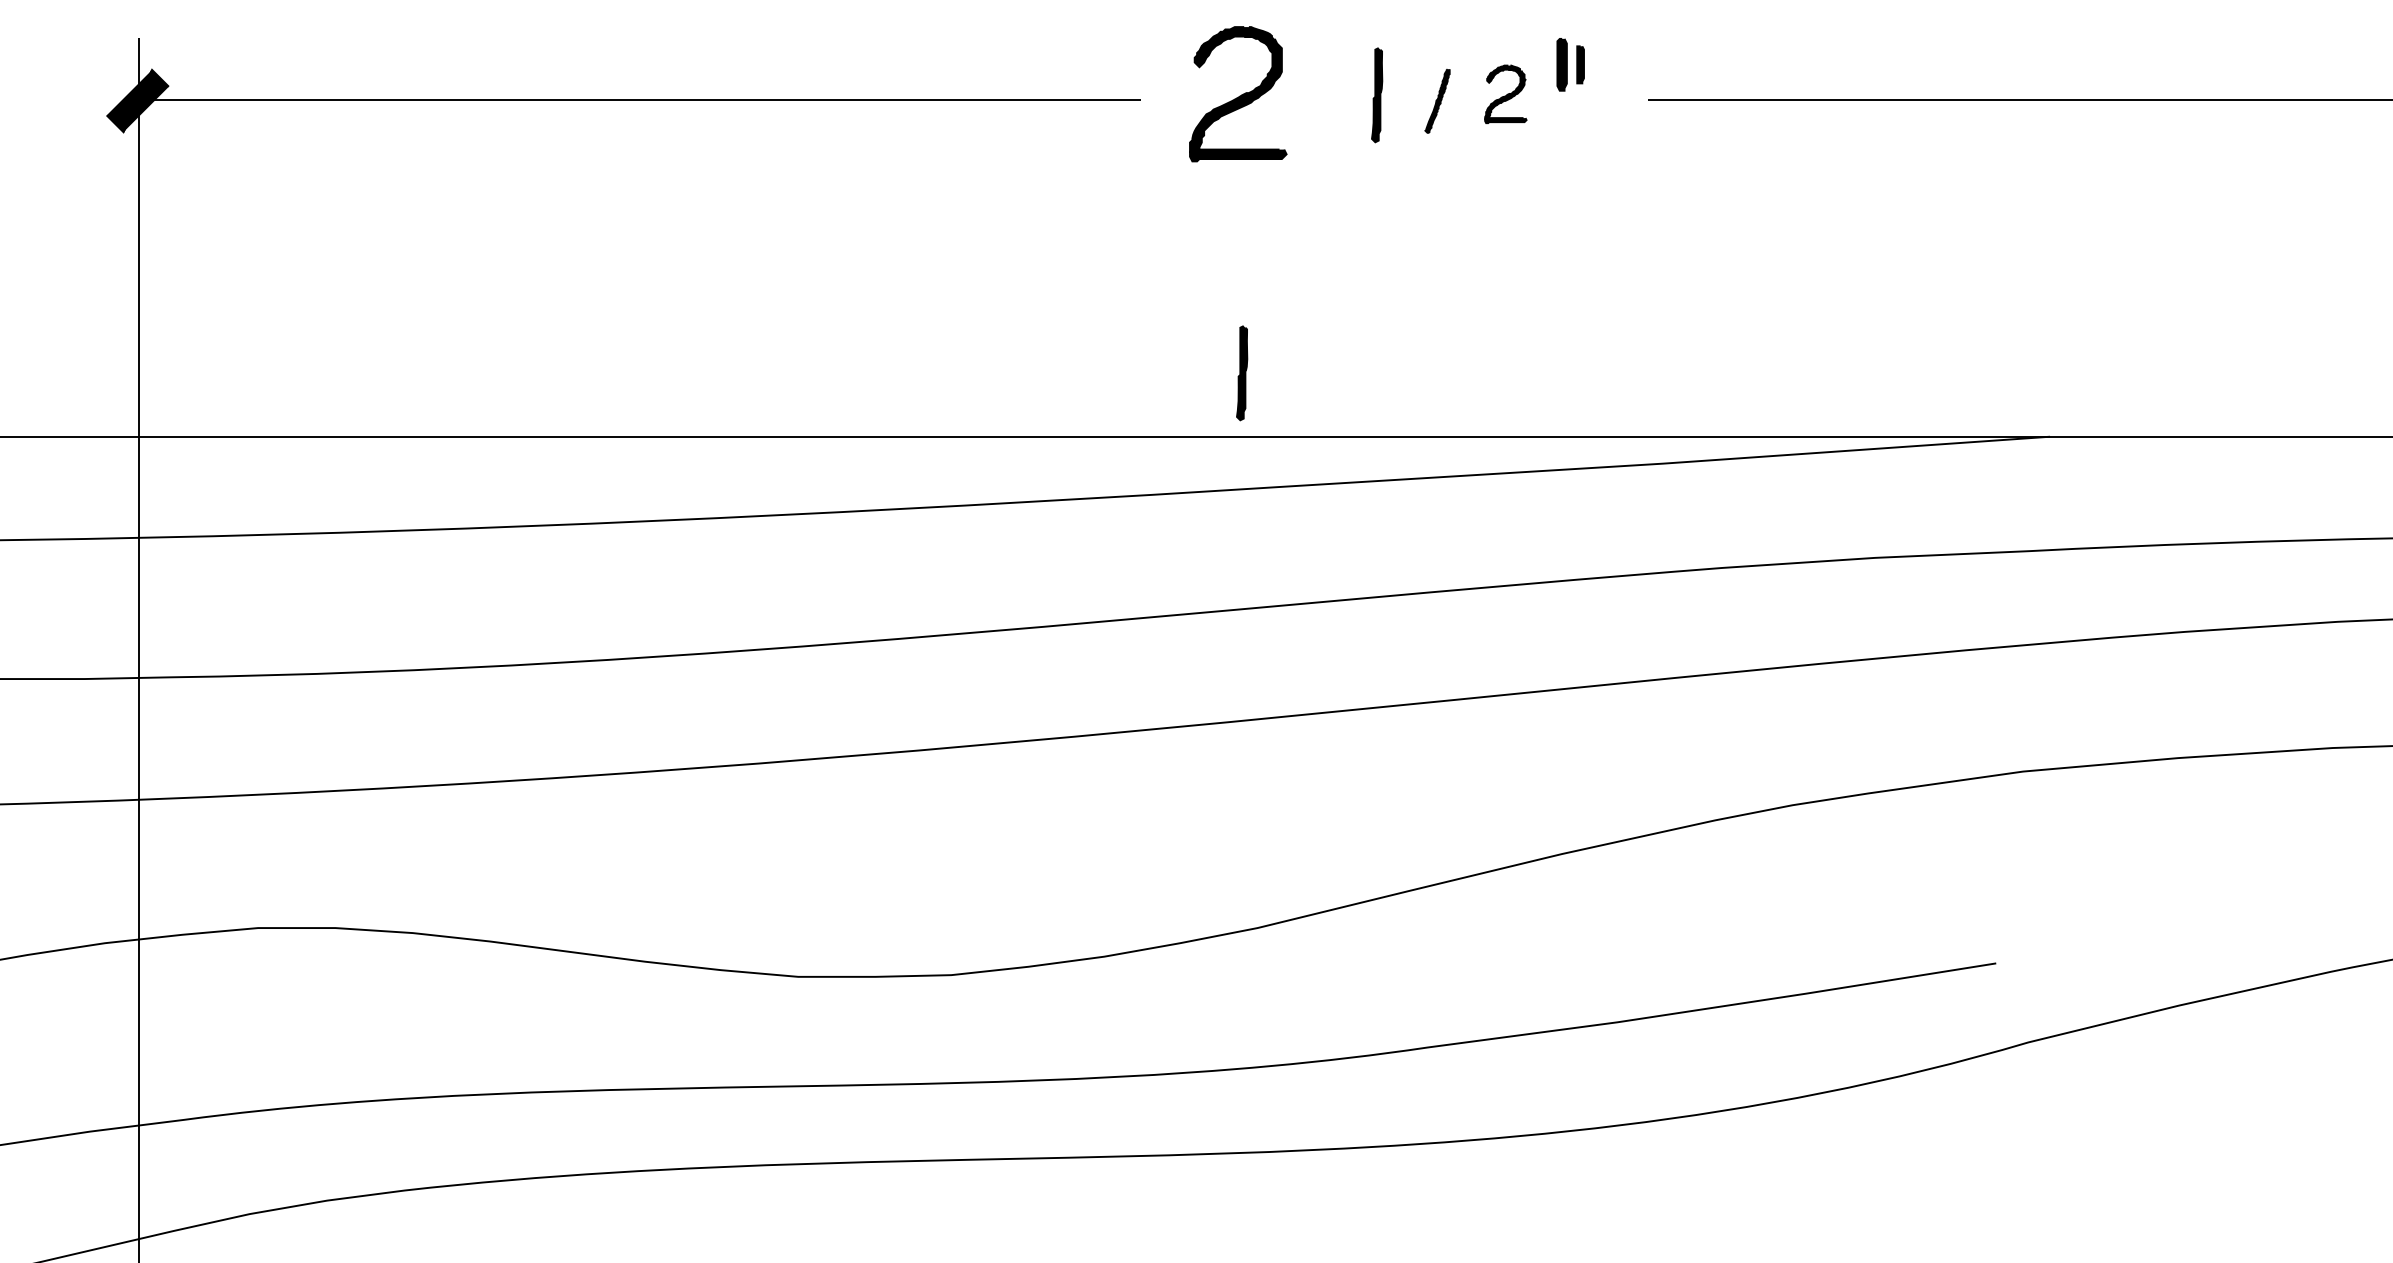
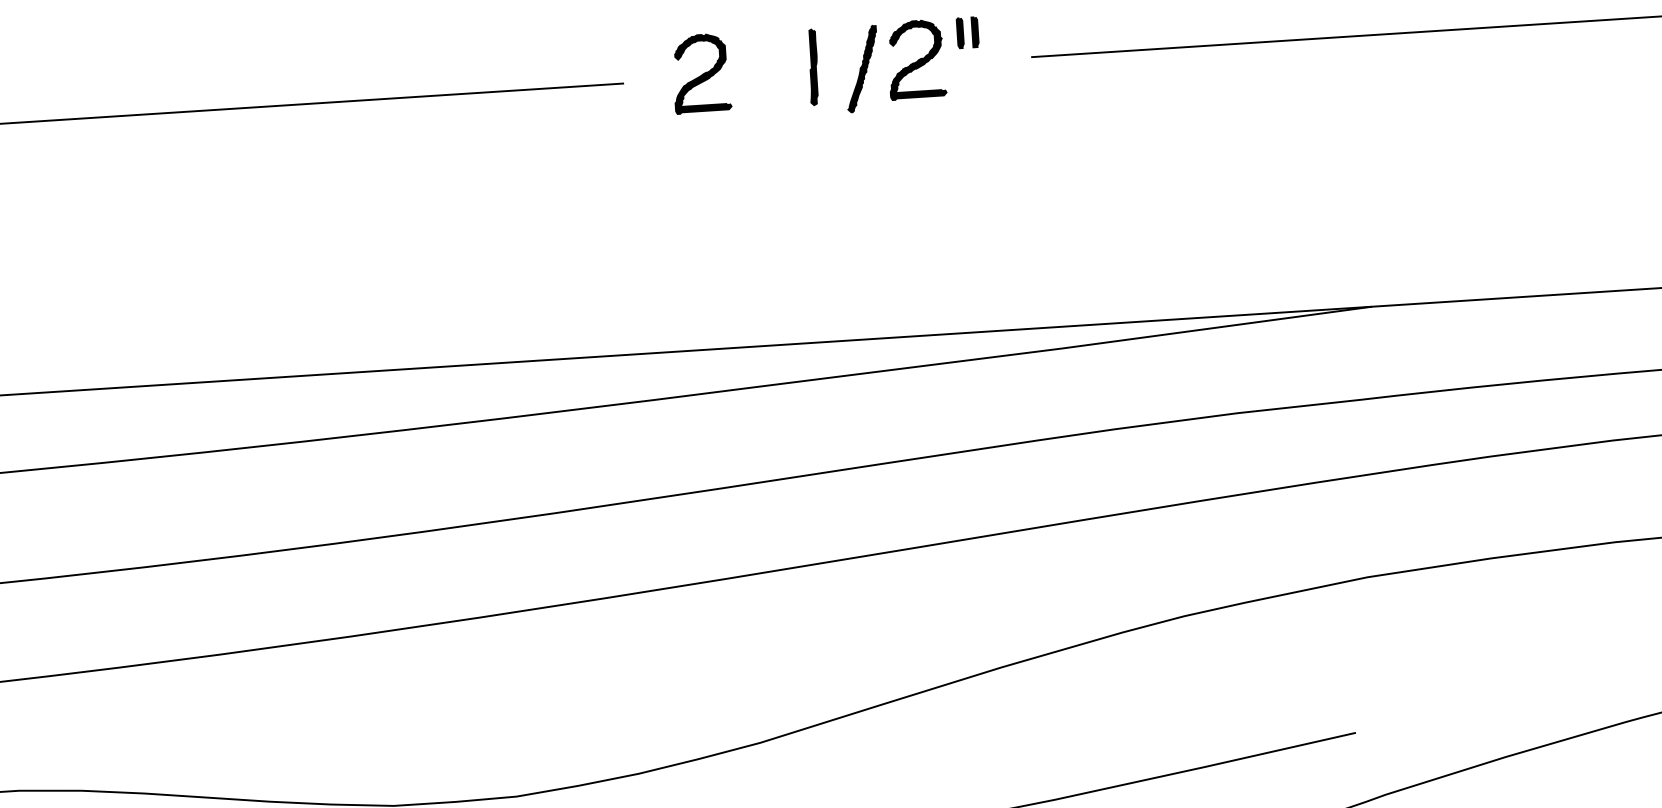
part: (1561, 64) -> (959, 32), size x0.71
part: (1237, 94) -> (700, 73), size x0.71
part: (1505, 94) -> (916, 59), size x1.67
part: (1437, 100) -> (862, 68), size x1.67
part: (1242, 373) -> (719, 297), removed

